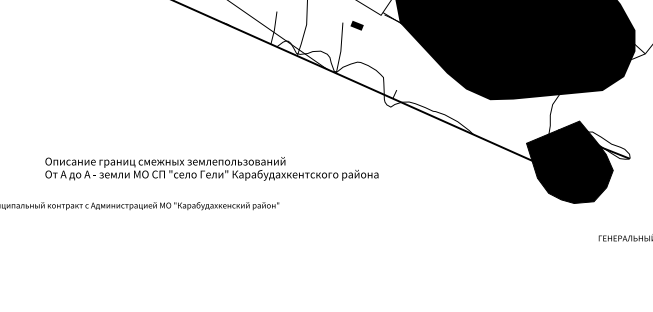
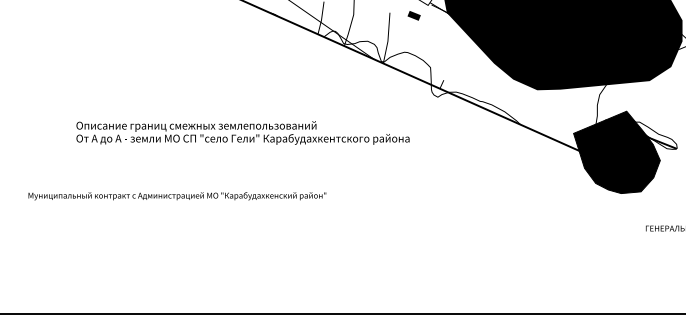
part: (356, 25) -> (413, 15), moved
text: (211, 168) -> (242, 132), moved

